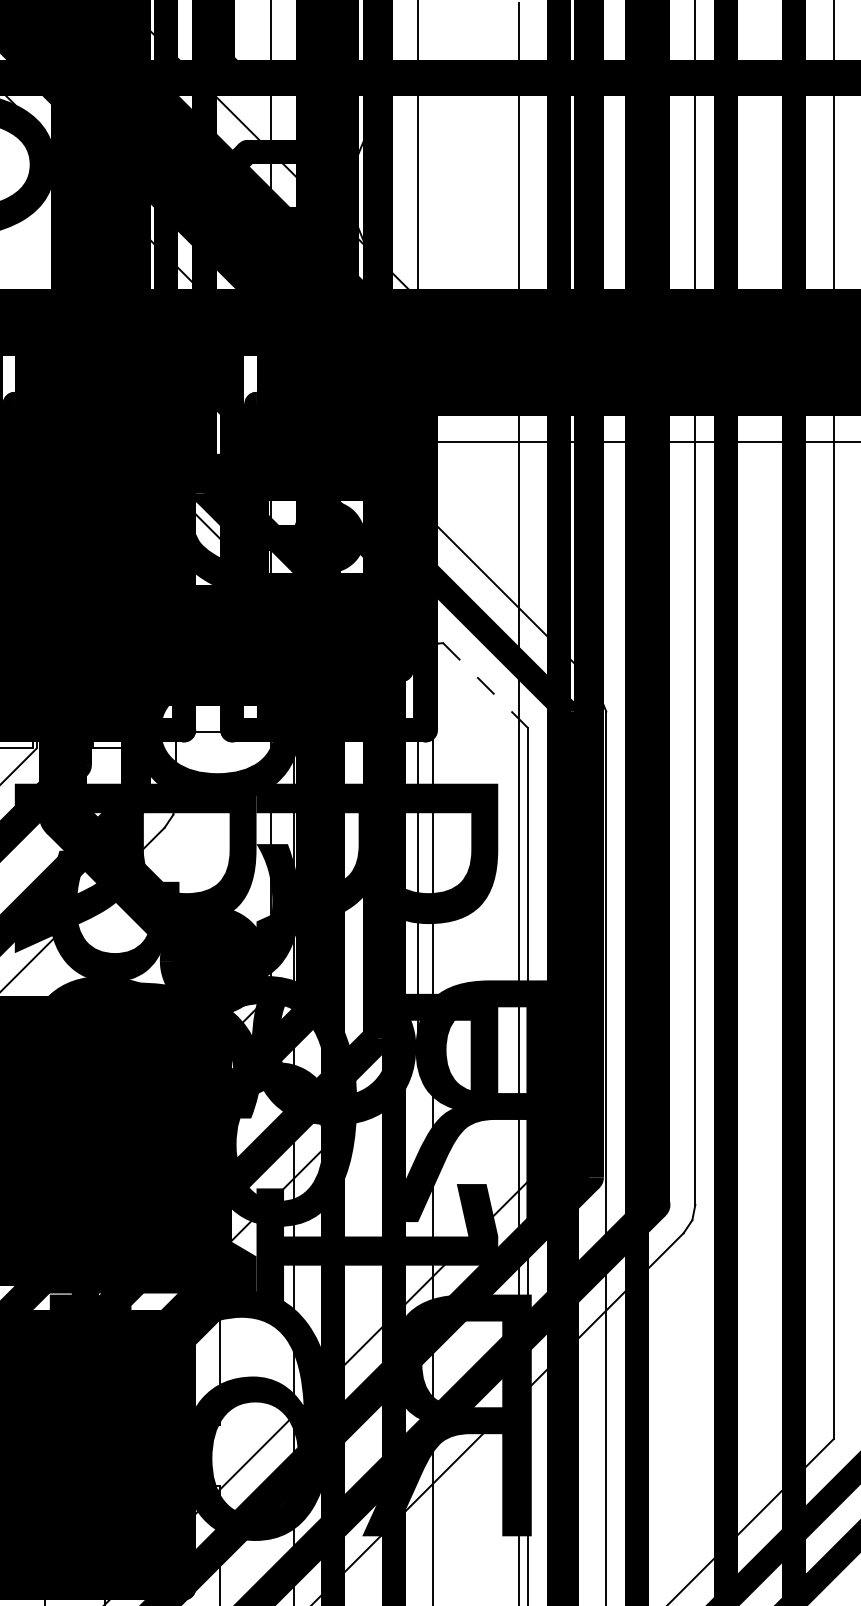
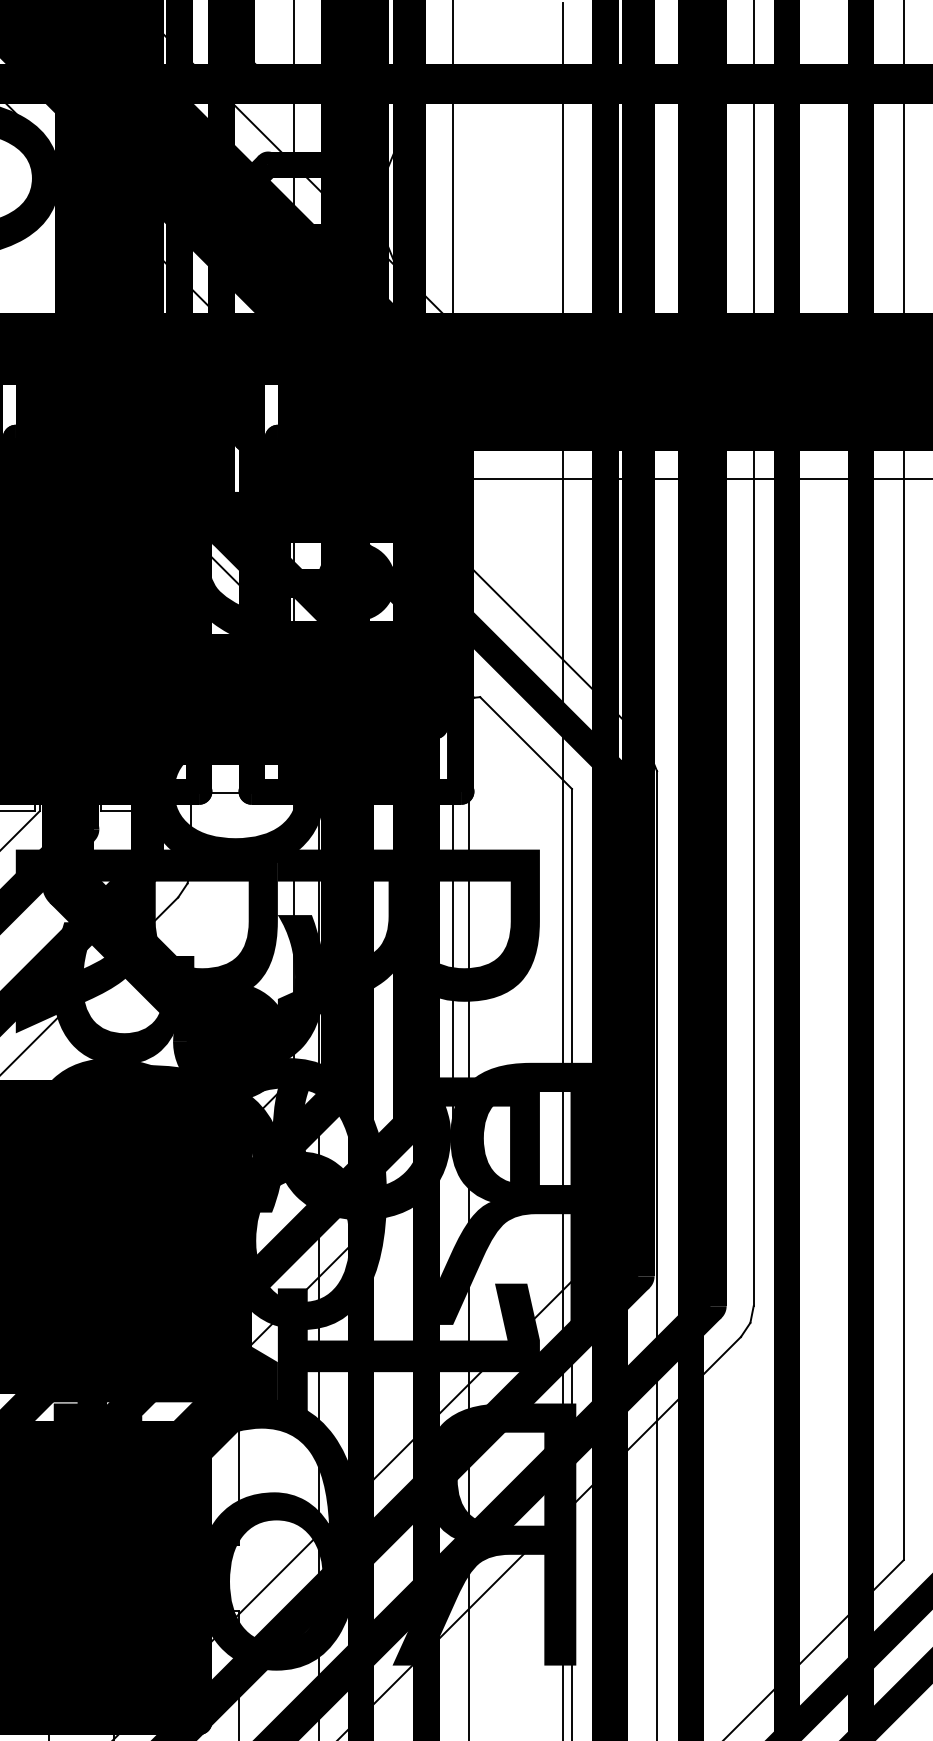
line: (485, 685) -> (526, 743), dashed -> solid

